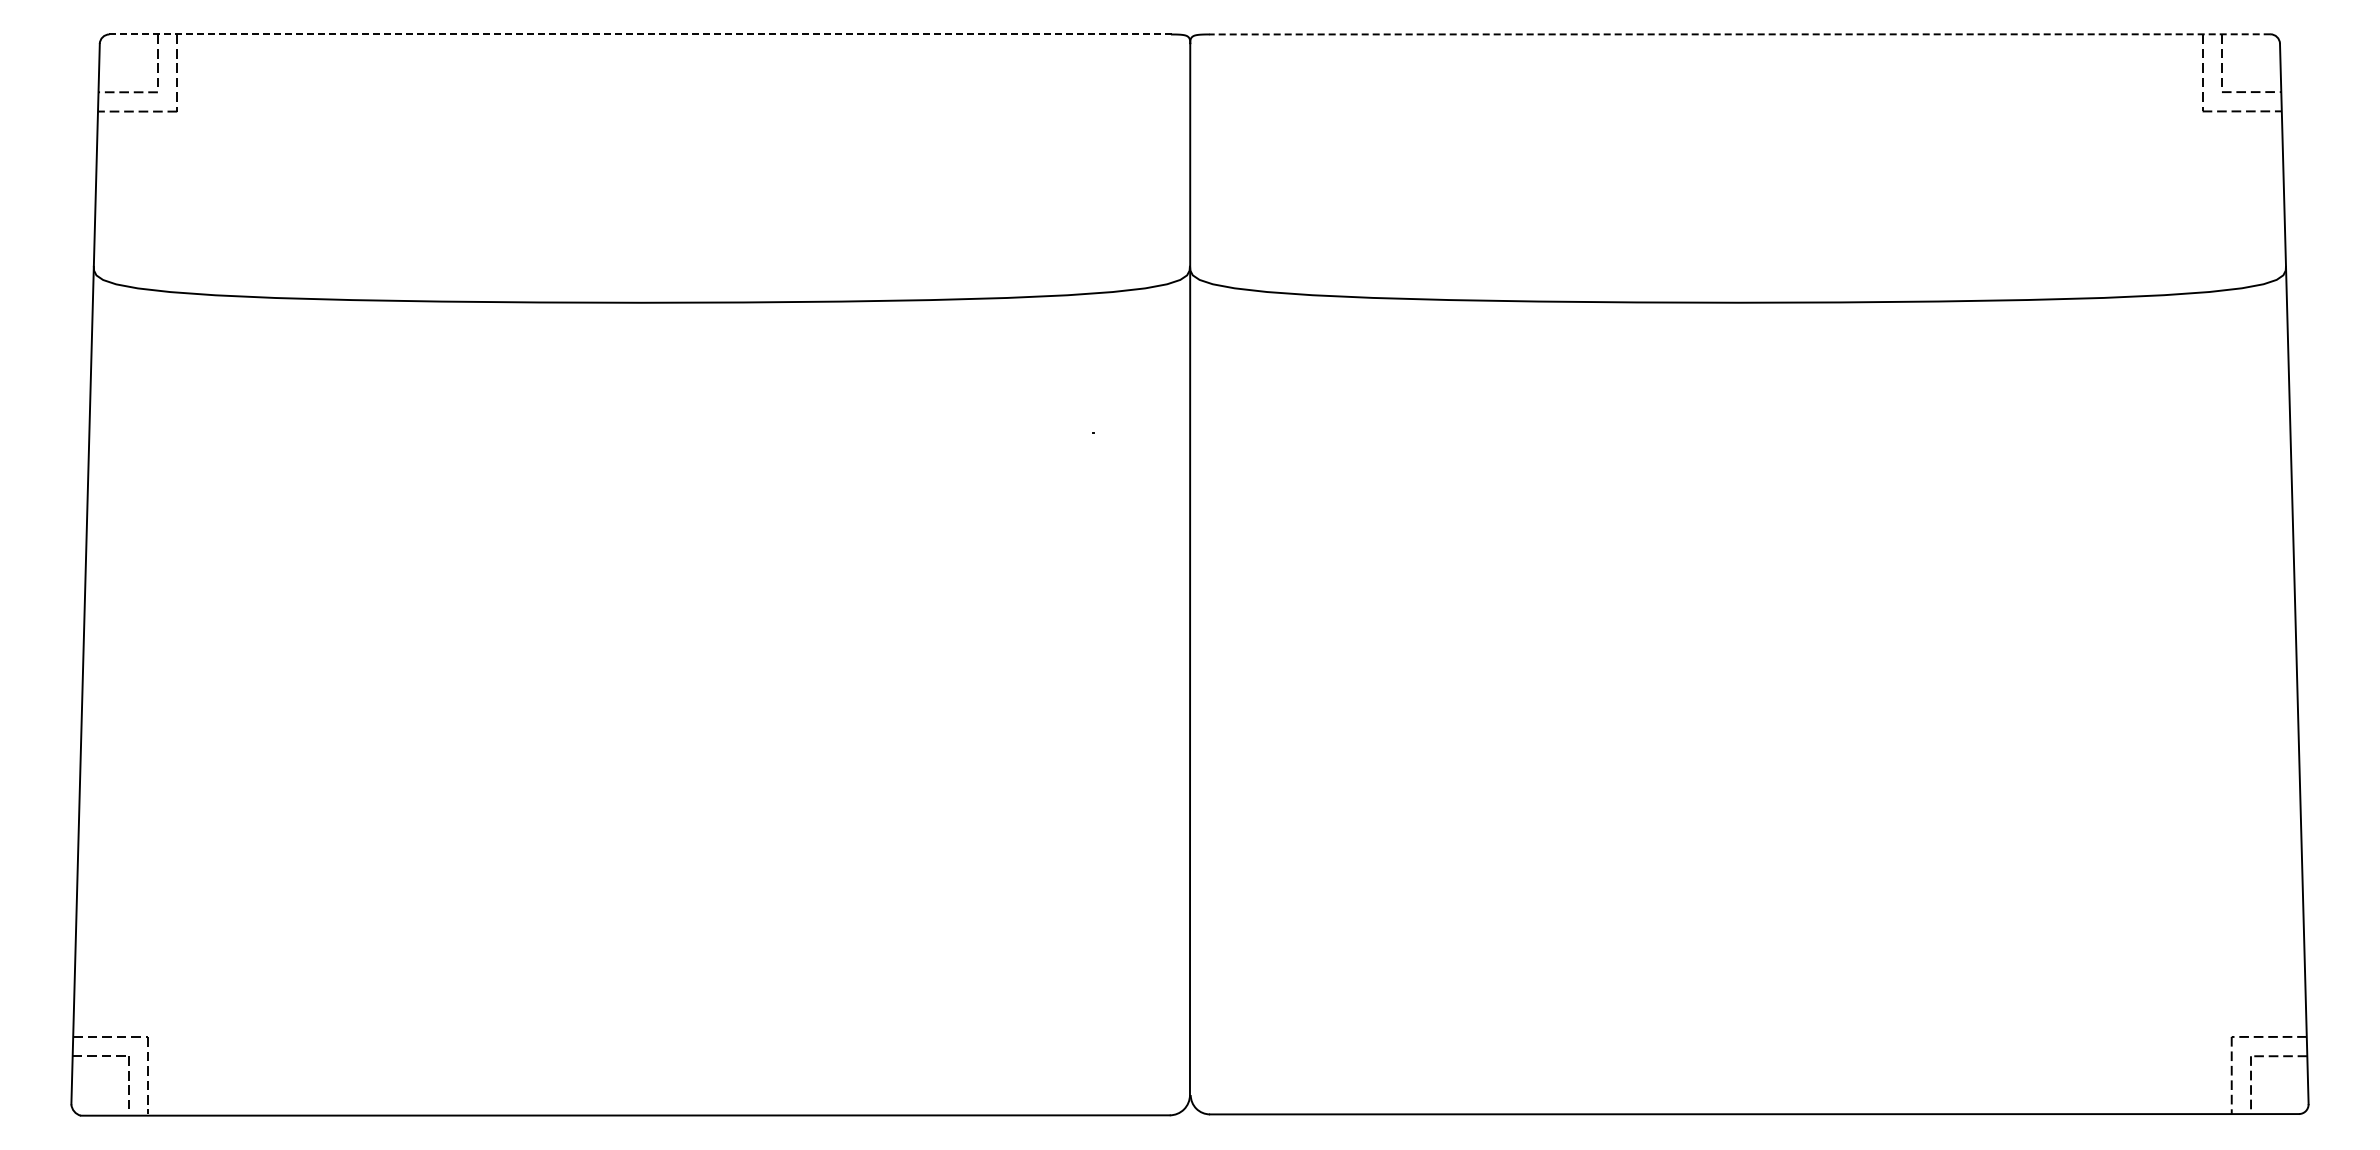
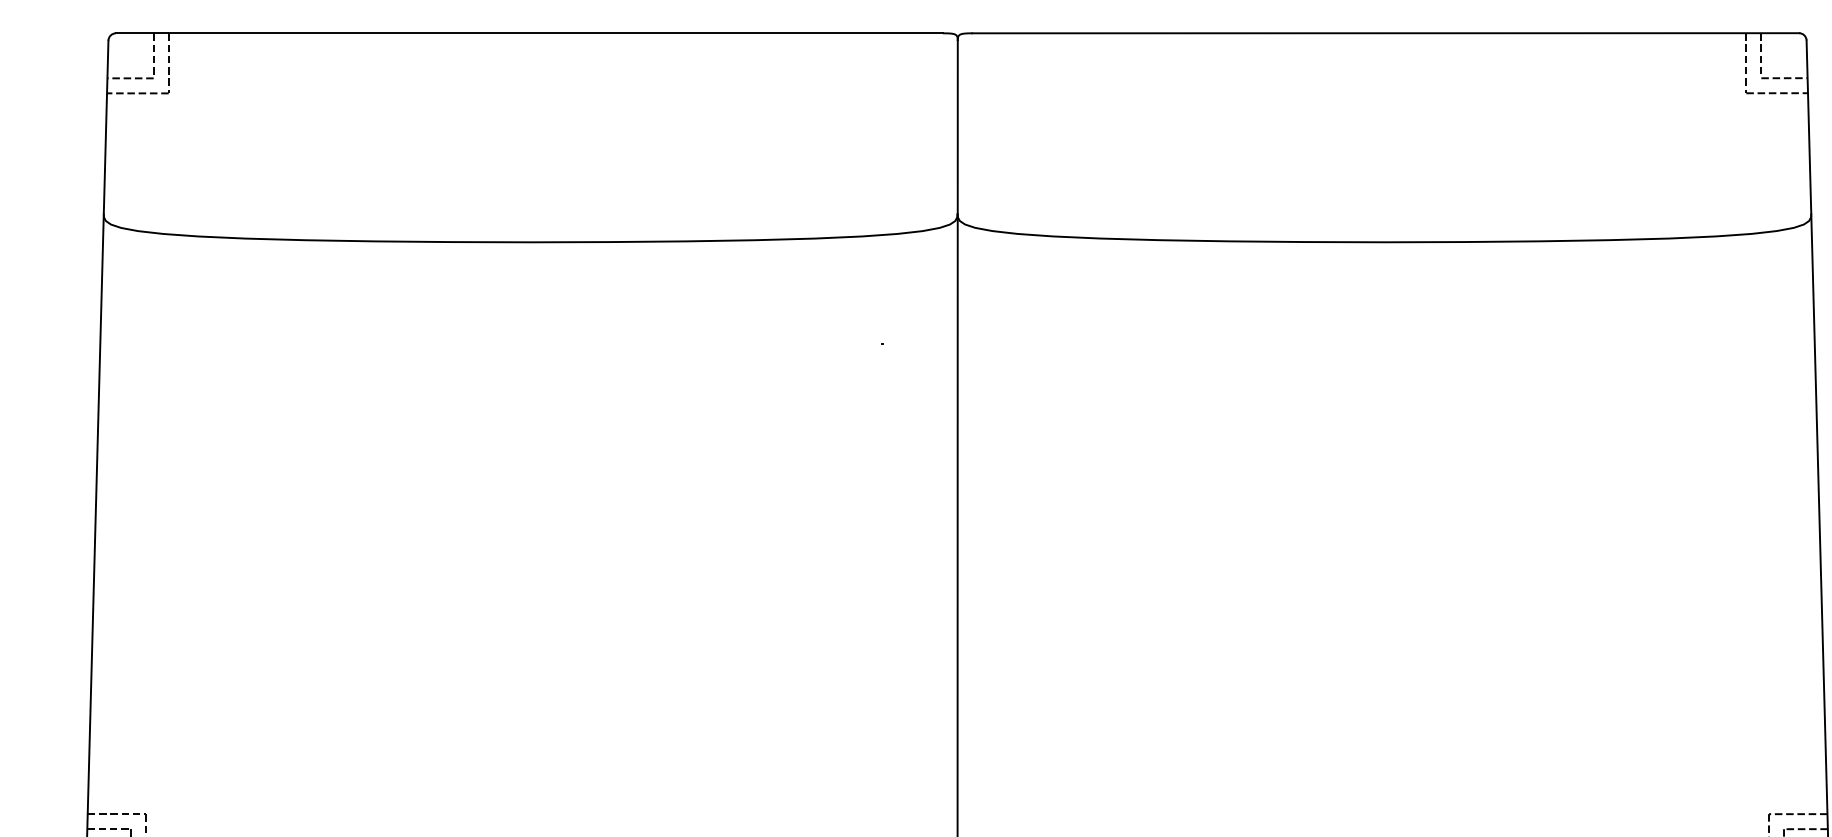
line: (640, 34) -> (529, 33), dashed -> solid
line: (1739, 34) -> (1385, 33), dashed -> solid

